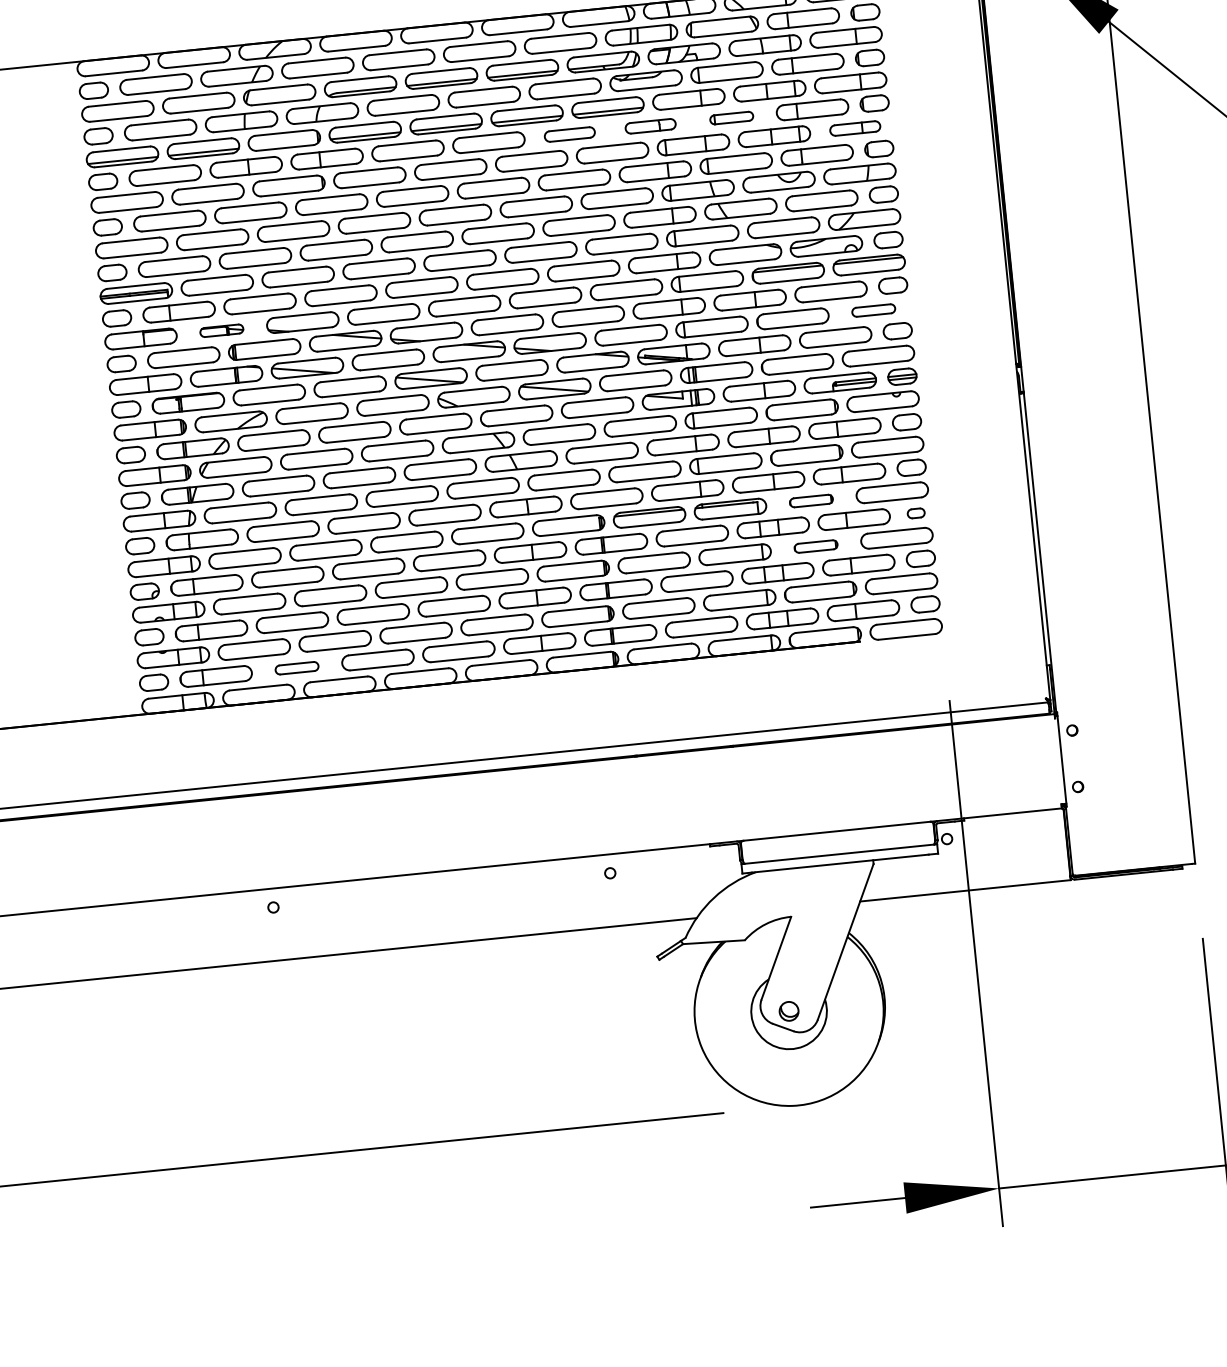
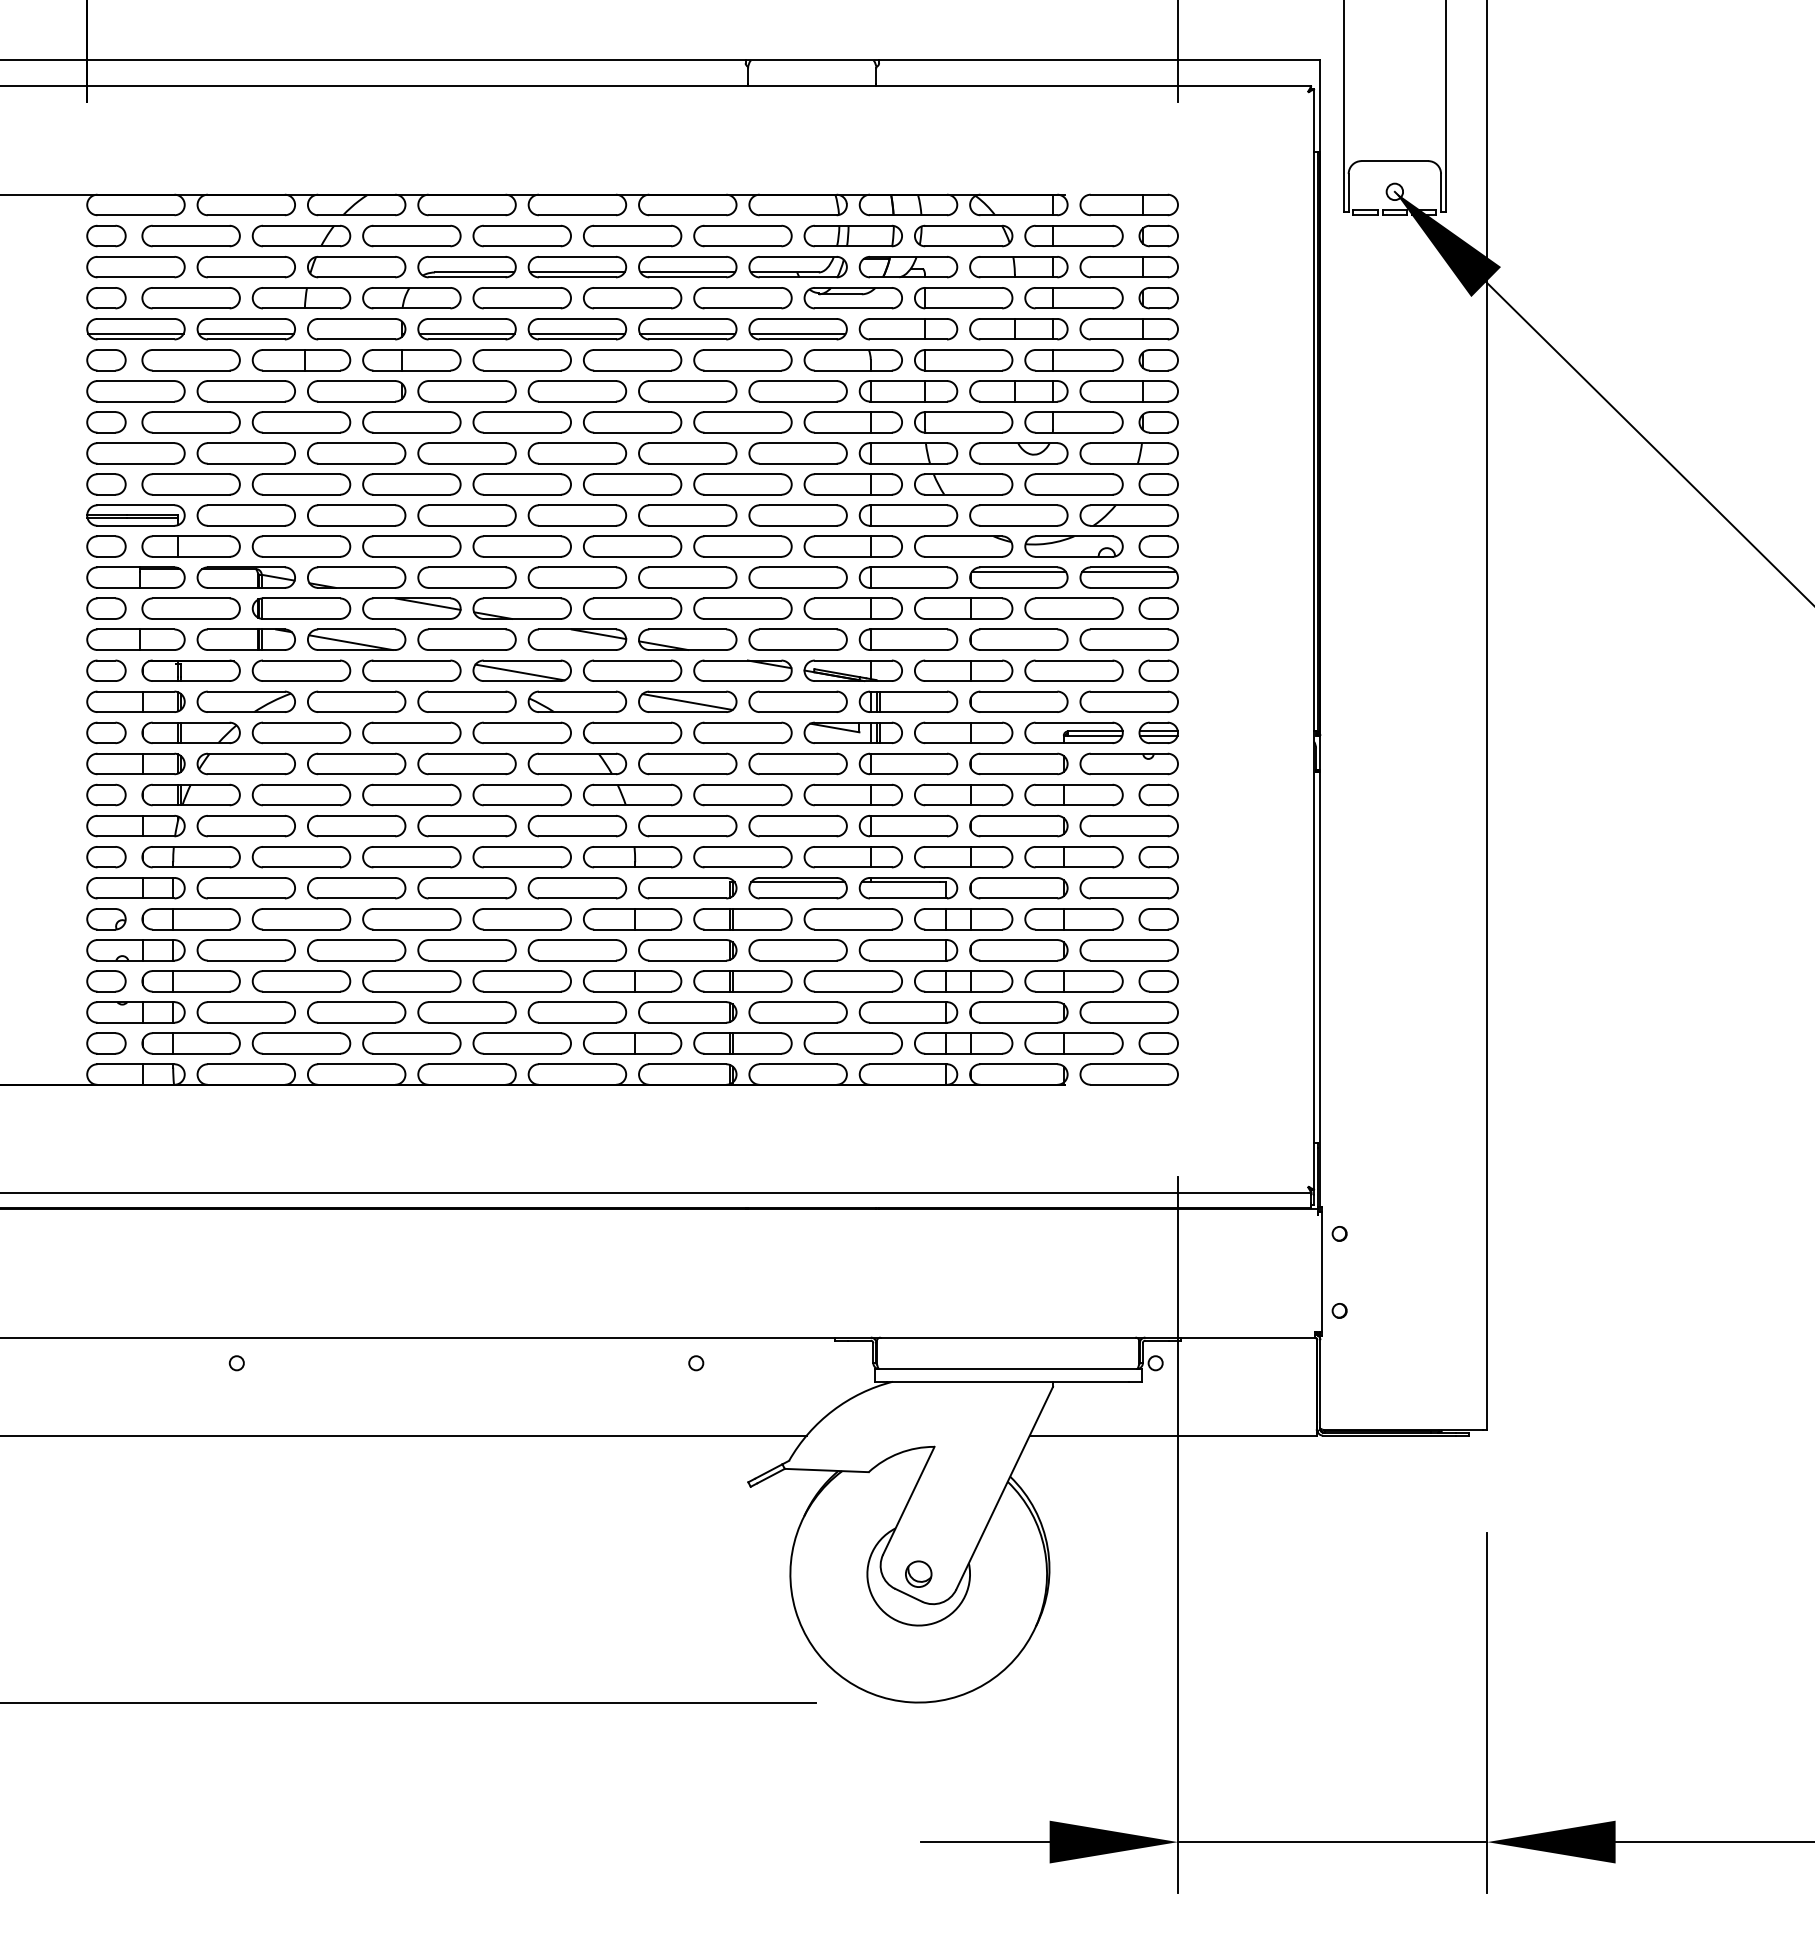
part: (731, 118) -> (963, 360), size x1.67
part: (650, 126) -> (852, 360), size x1.43
part: (854, 128) -> (1128, 391), size x1.43
part: (569, 134) -> (742, 360), size x1.43
part: (873, 310) -> (1128, 639), size x1.67
part: (221, 330) -> (245, 577), size x1.67
part: (811, 501) -> (1018, 888), size x1.67
part: (916, 513) -> (1158, 919), size x1.67
part: (815, 546) -> (1018, 950), size x1.67
part: (297, 668) -> (301, 1043), size x1.67

